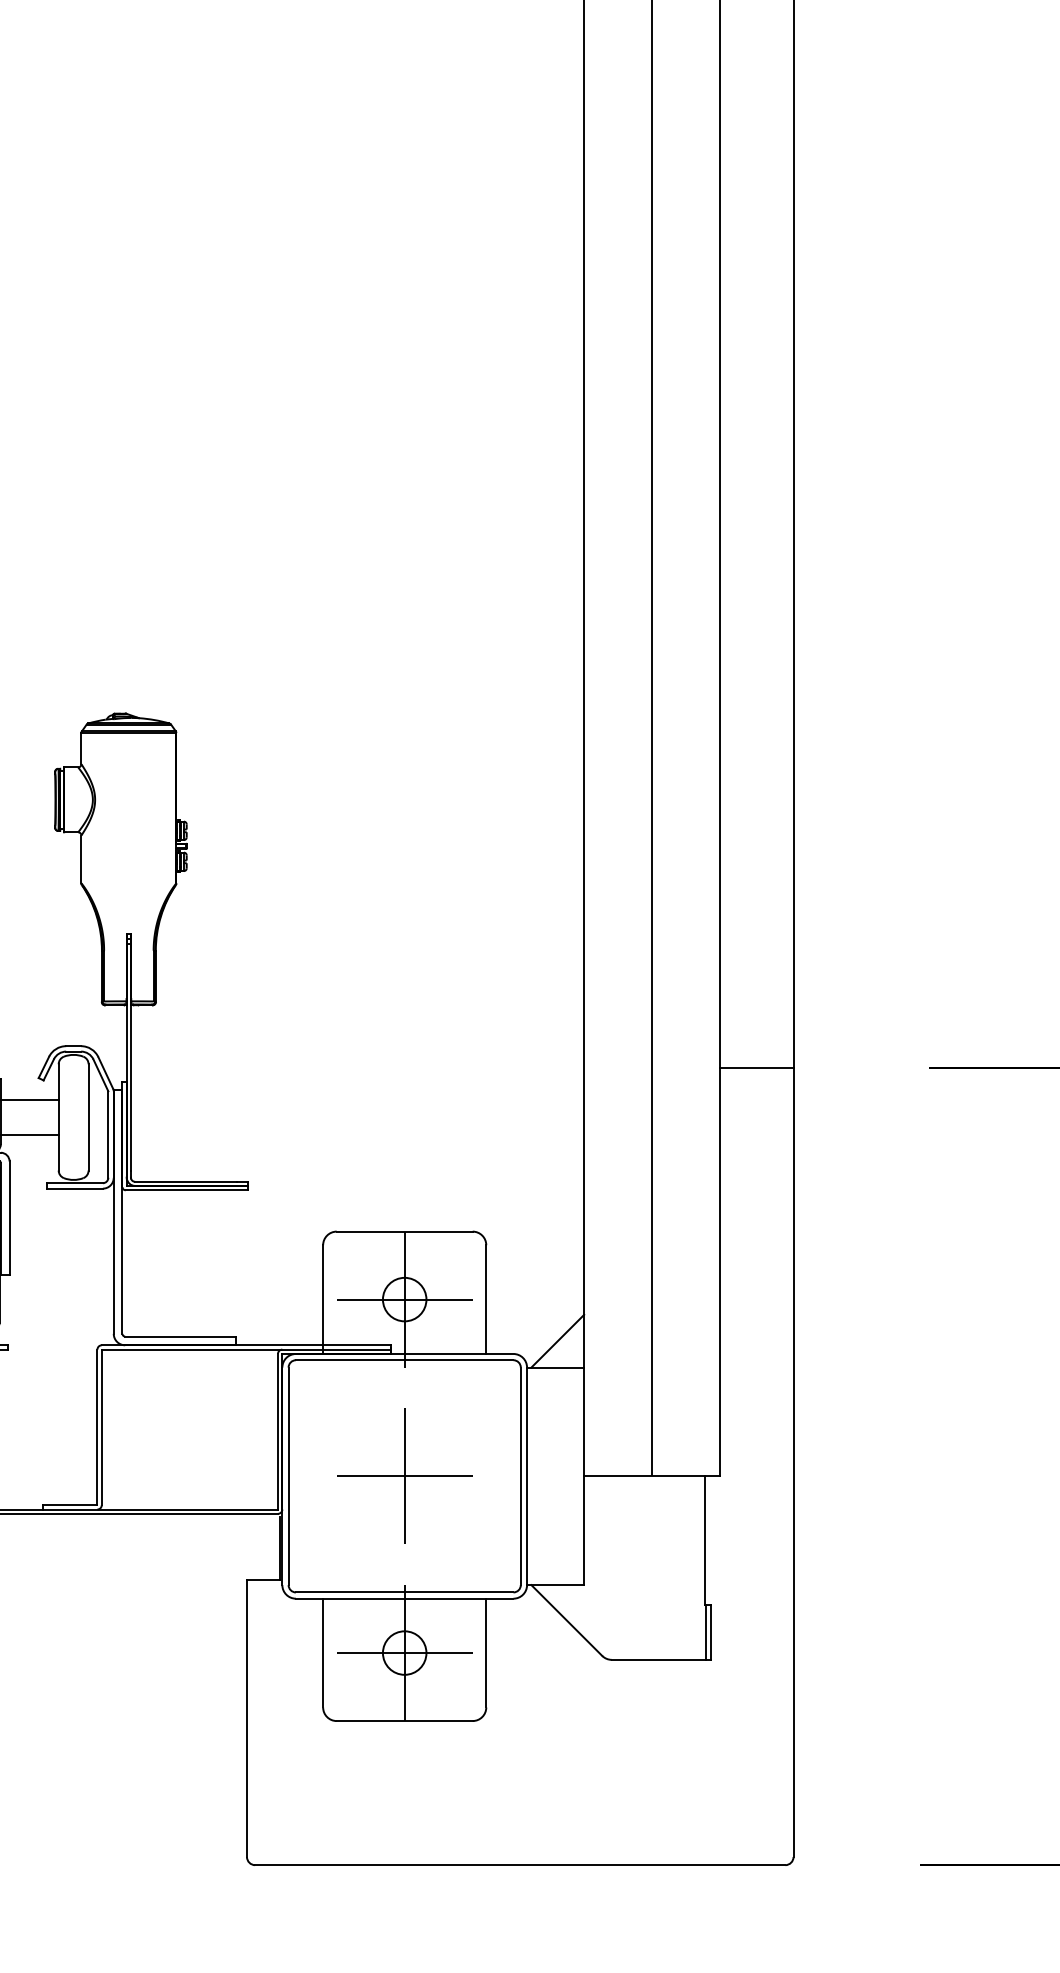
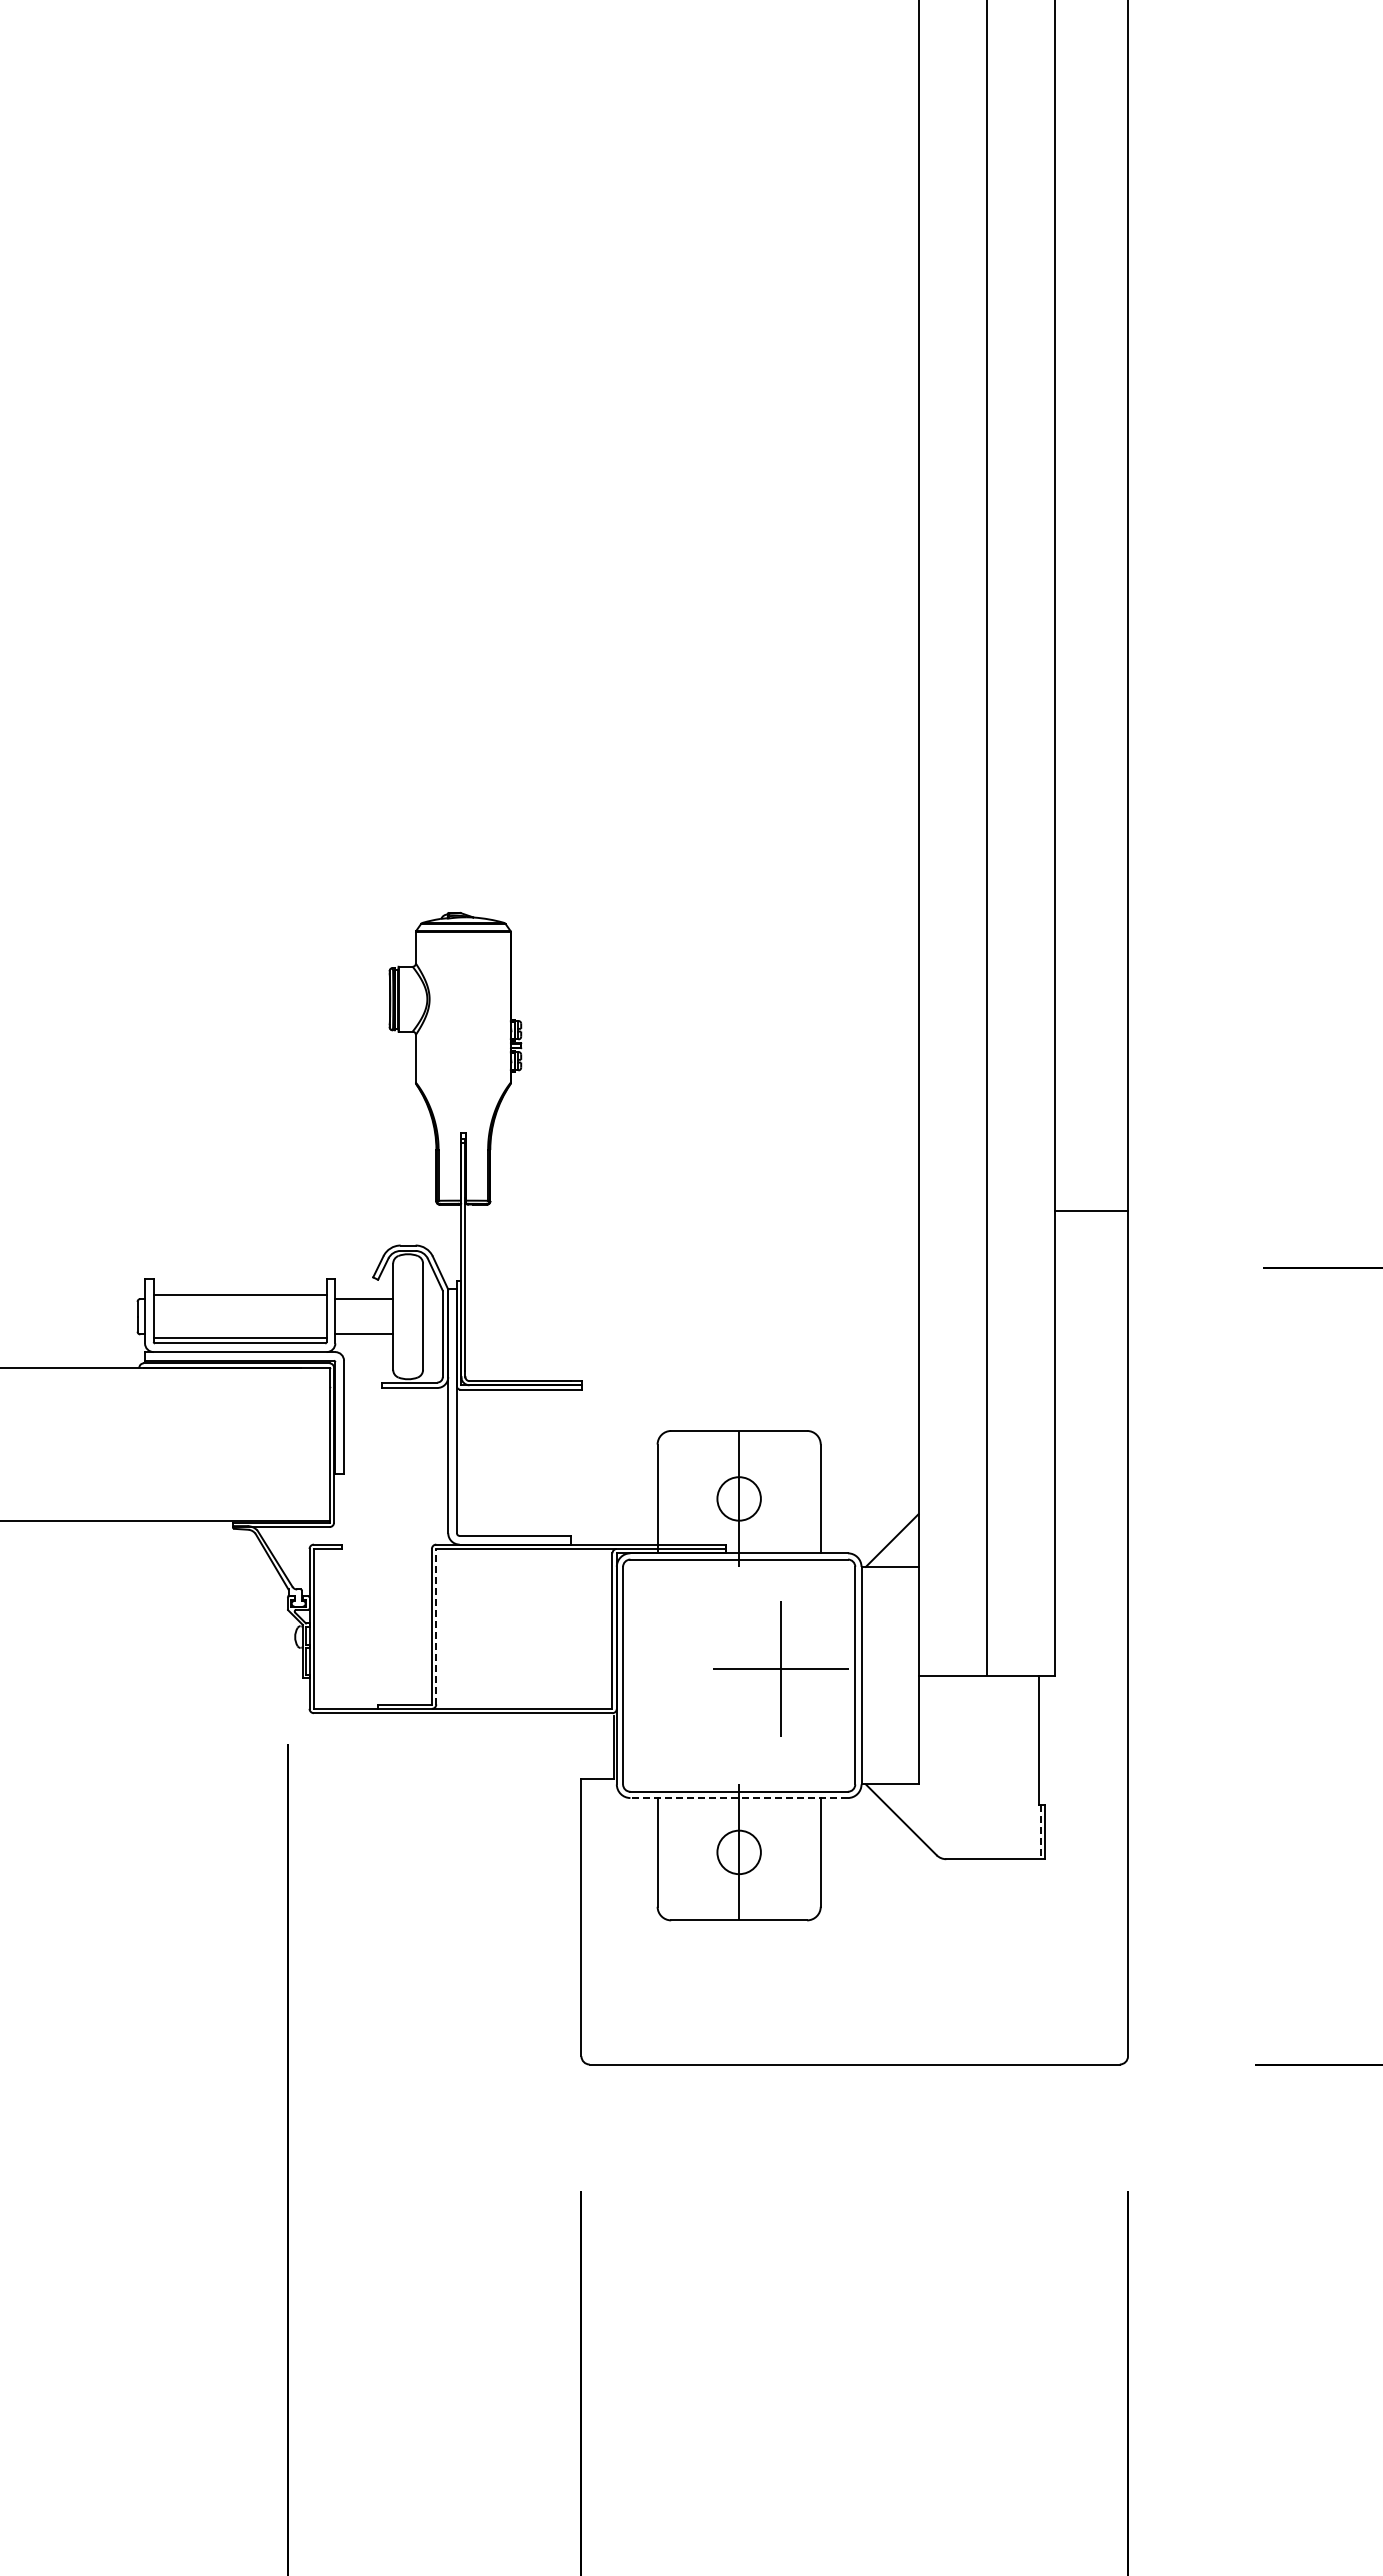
line: (757, 1068) -> (1091, 1210), moved
line: (405, 1299) -> (739, 1498), removed
line: (102, 1427) -> (436, 1626), solid -> dashed
part: (404, 1476) -> (780, 1668), moved
line: (405, 1599) -> (739, 1798), solid -> dashed
line: (706, 1633) -> (1040, 1832), solid -> dashed
line: (405, 1653) -> (739, 1852), removed

